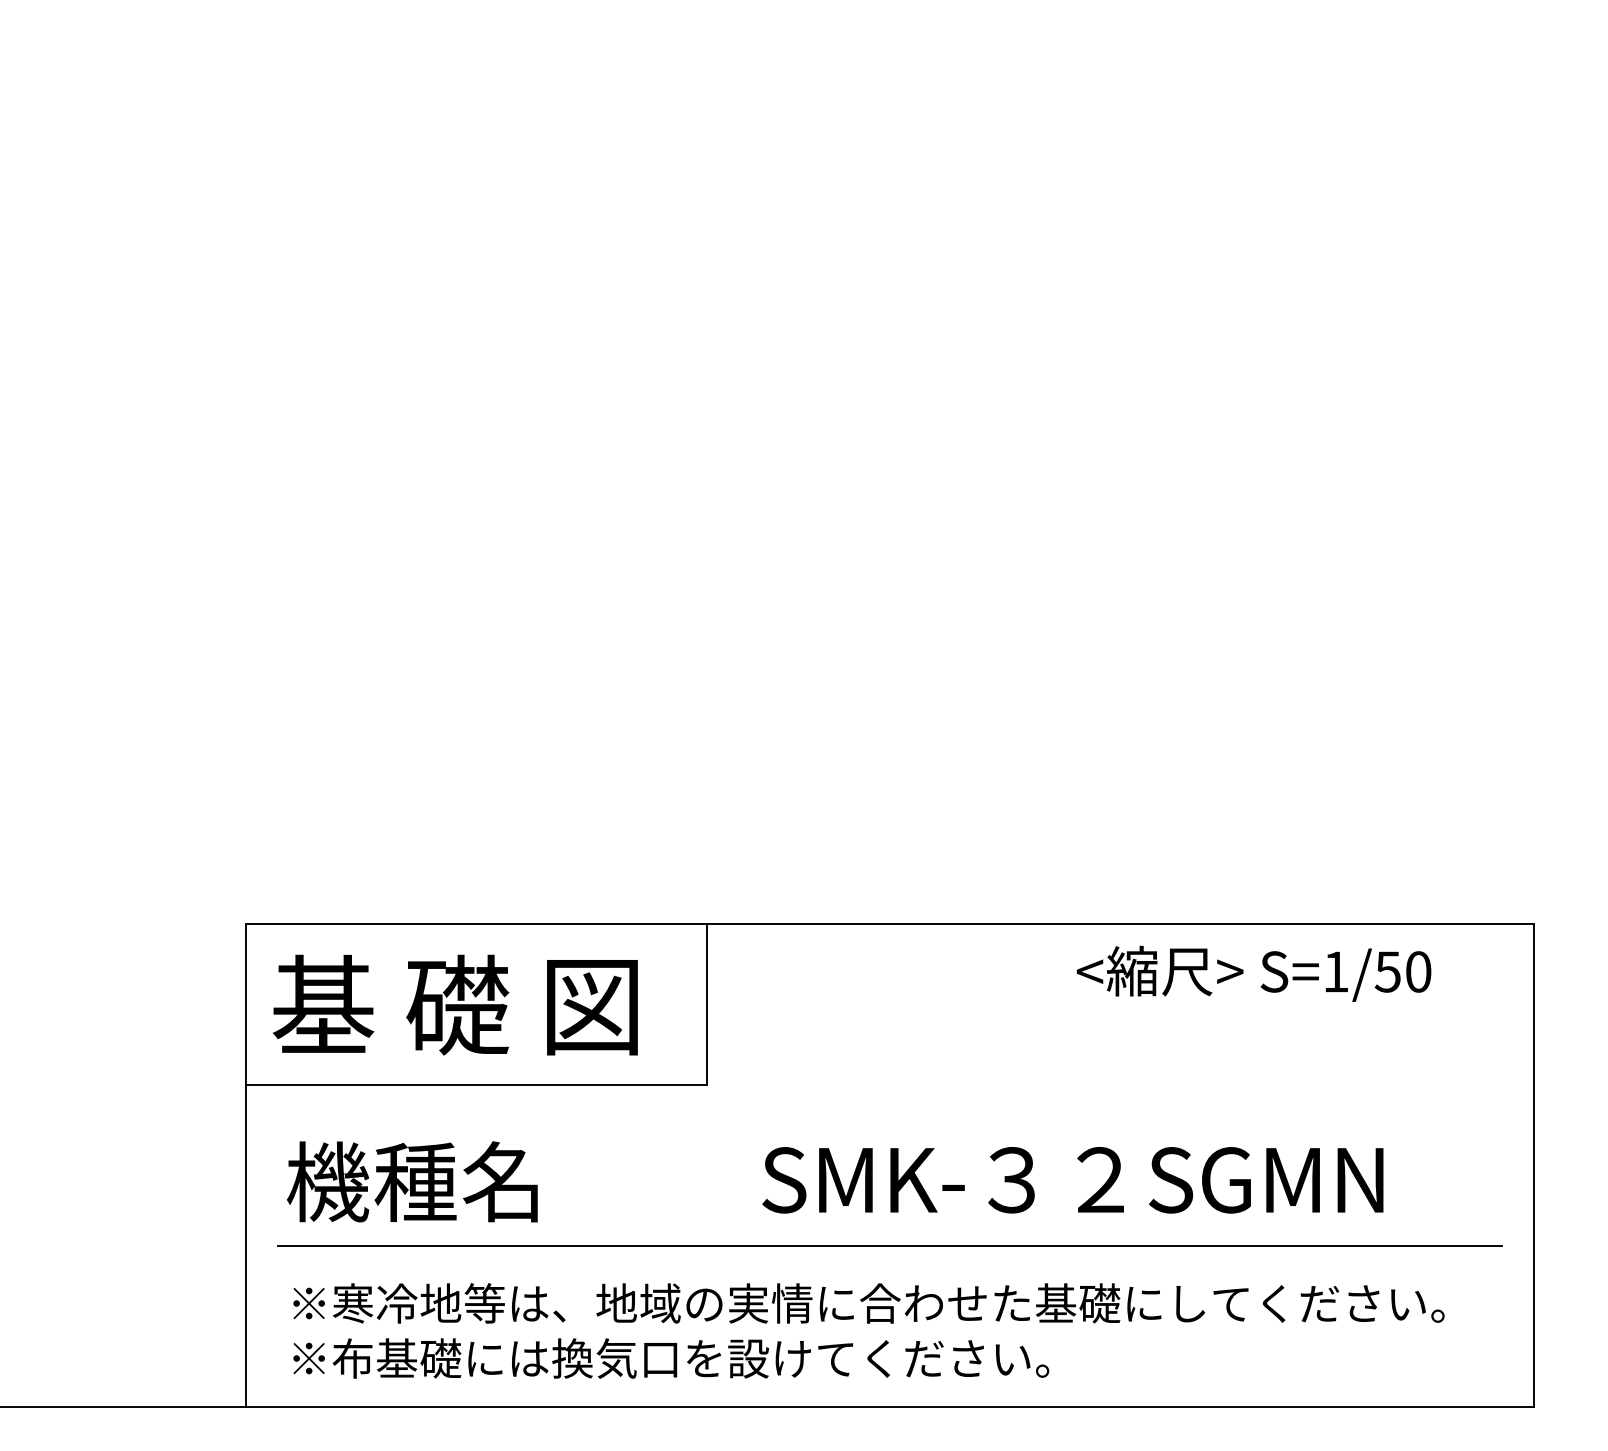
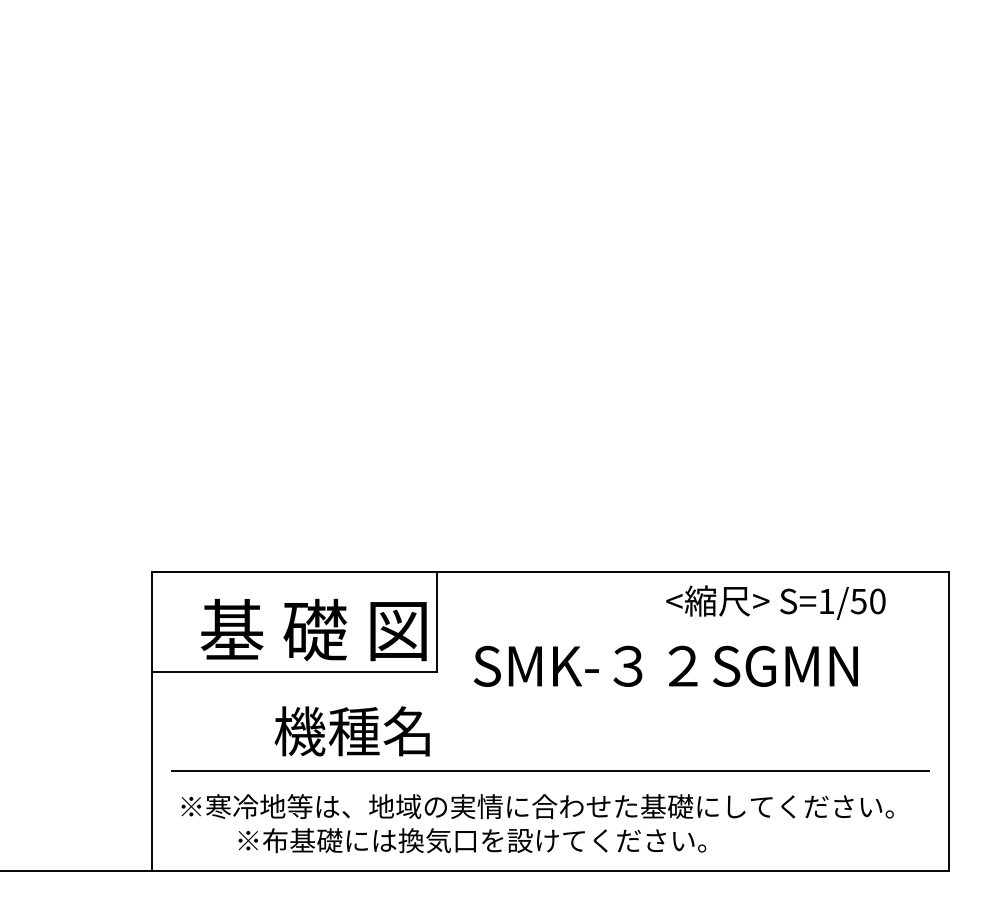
text: (454, 1004) -> (313, 629), moved
text: (1072, 1178) -> (665, 665), moved
text: (411, 1182) -> (351, 731), moved
text: (671, 1358) -> (472, 840), moved

